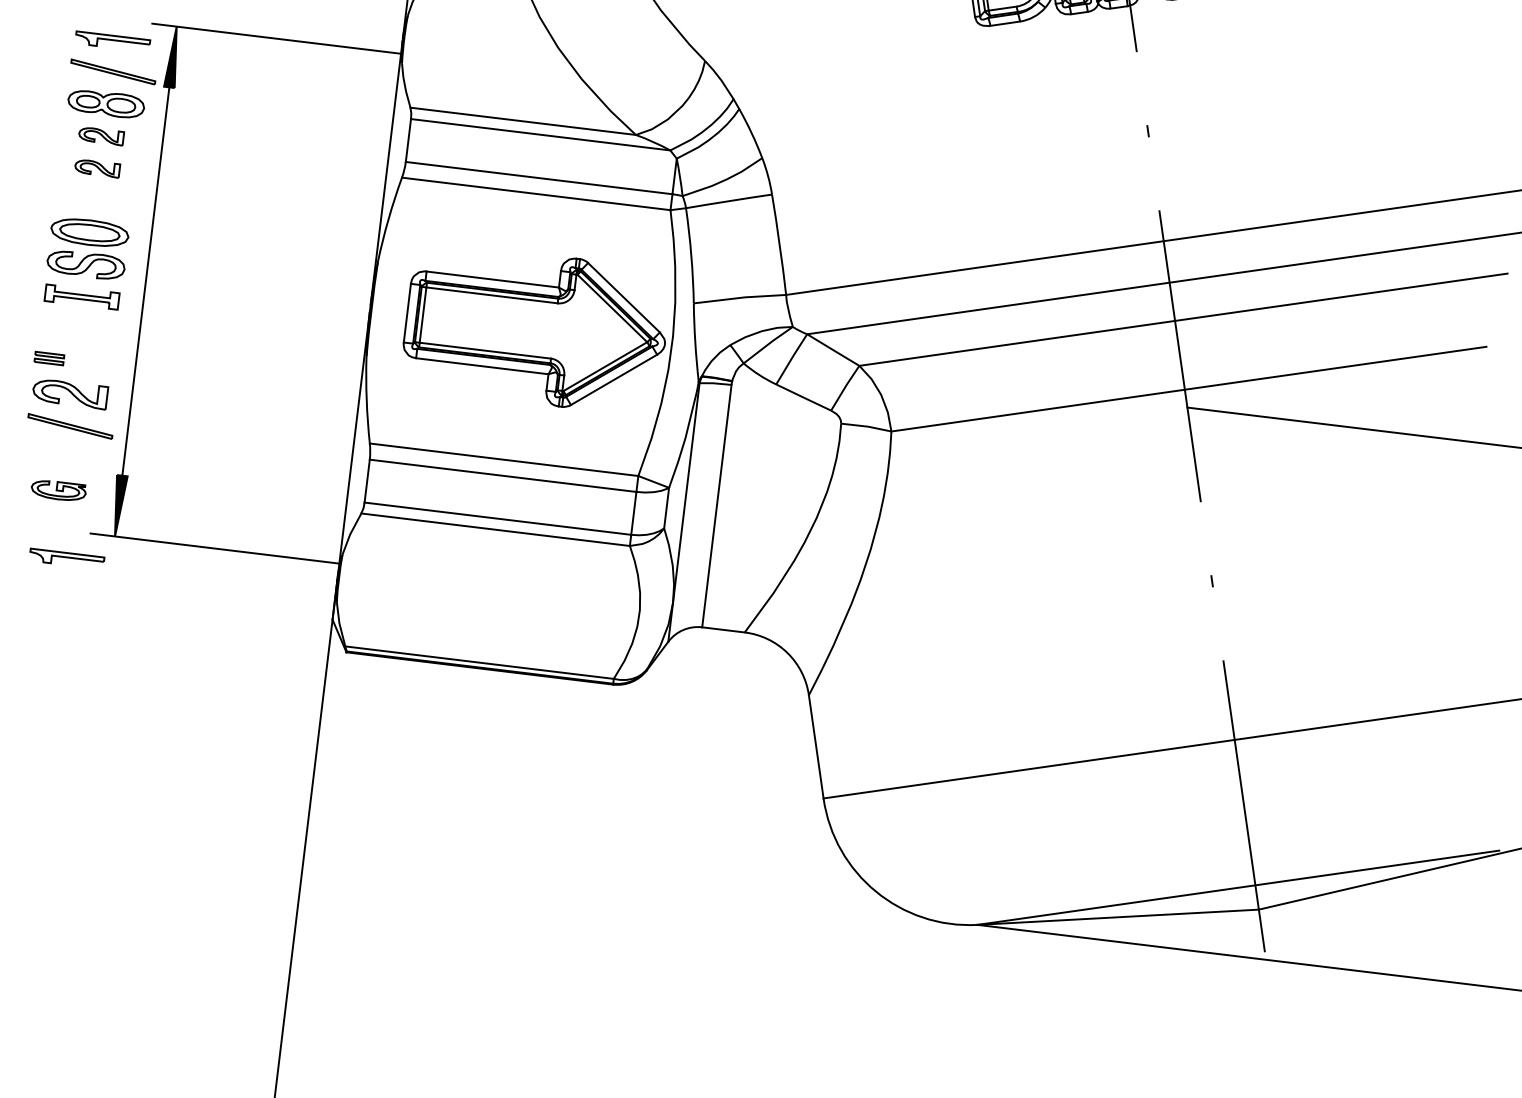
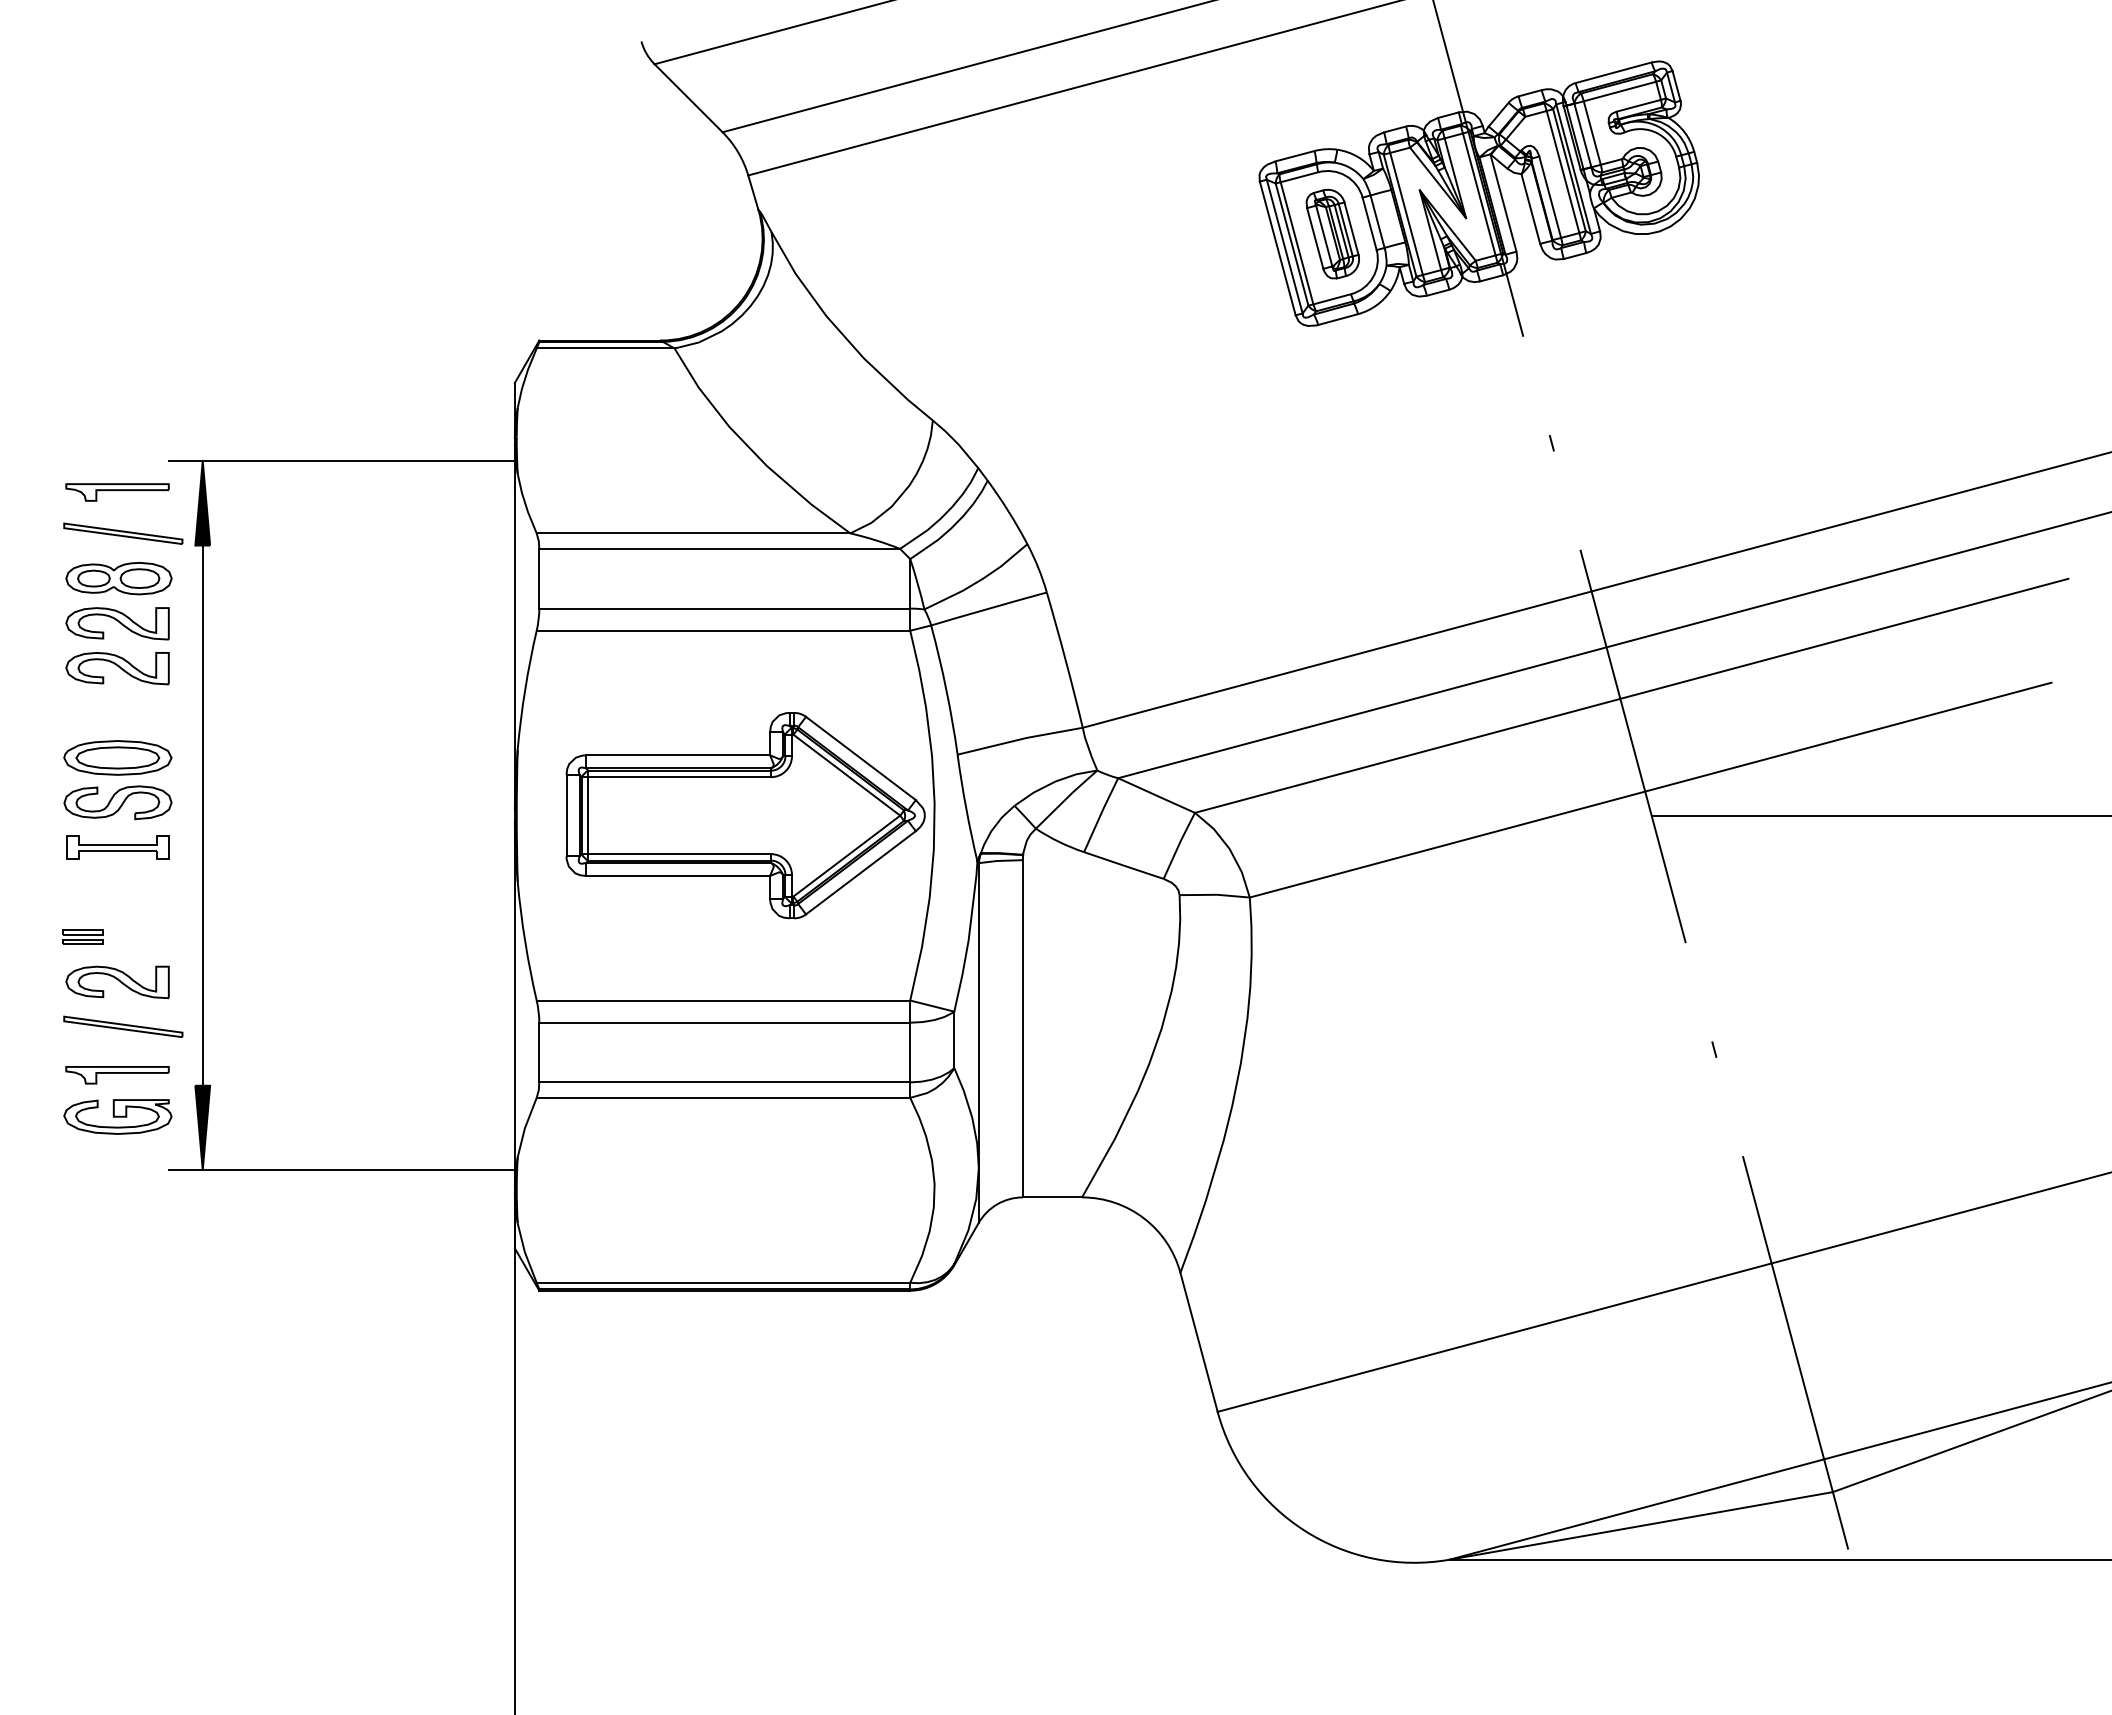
part: (101, 136) -> (117, 623), size x1.67
part: (97, 168) -> (117, 668), size x1.67
part: (58, 490) -> (117, 1116), size x1.43
part: (66, 559) -> (117, 1075), moved

